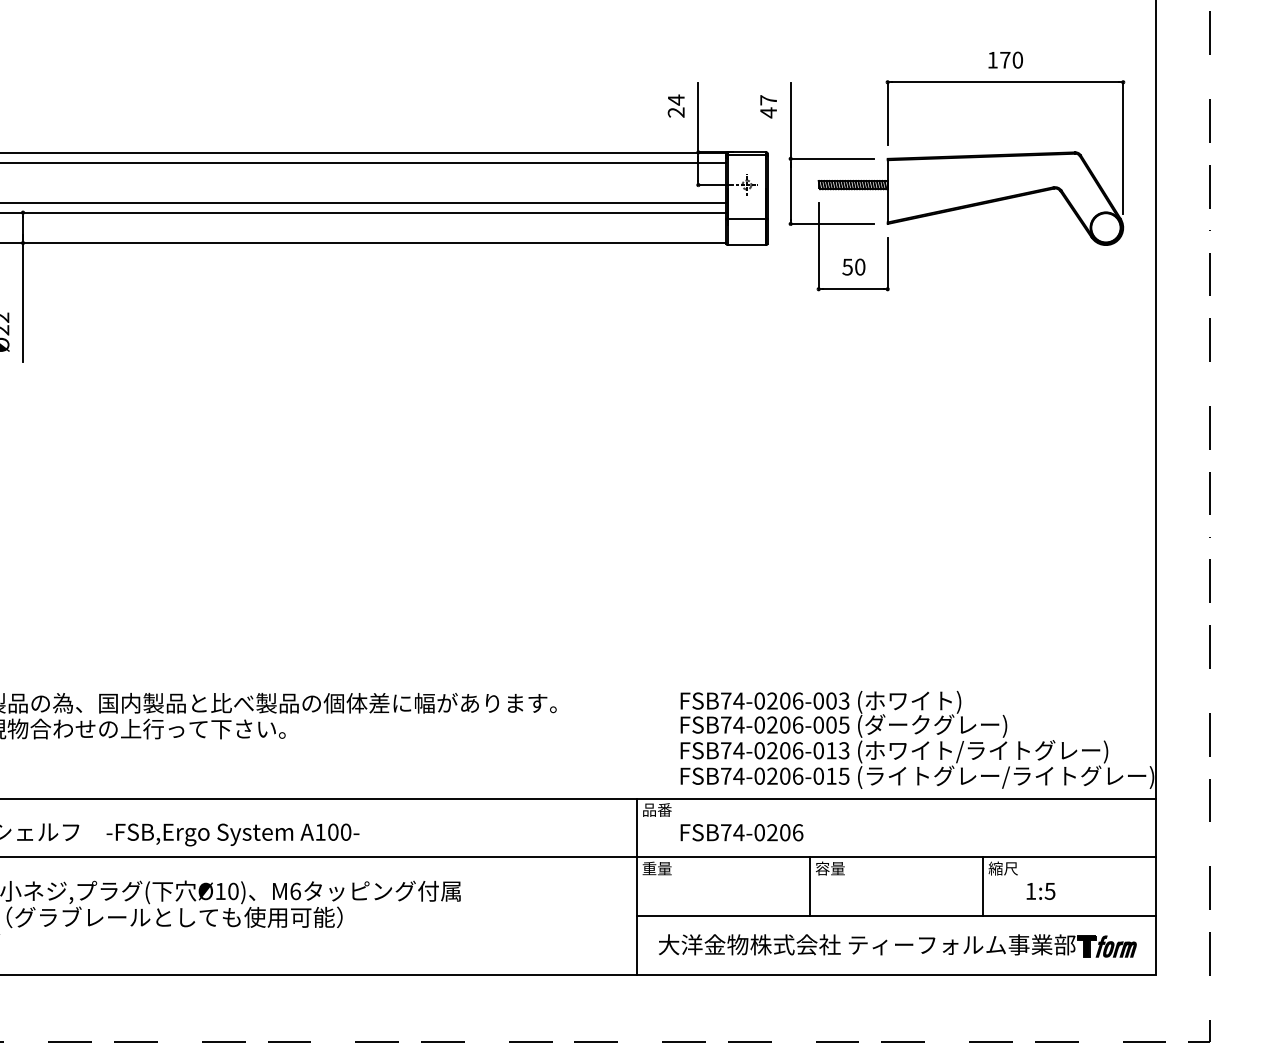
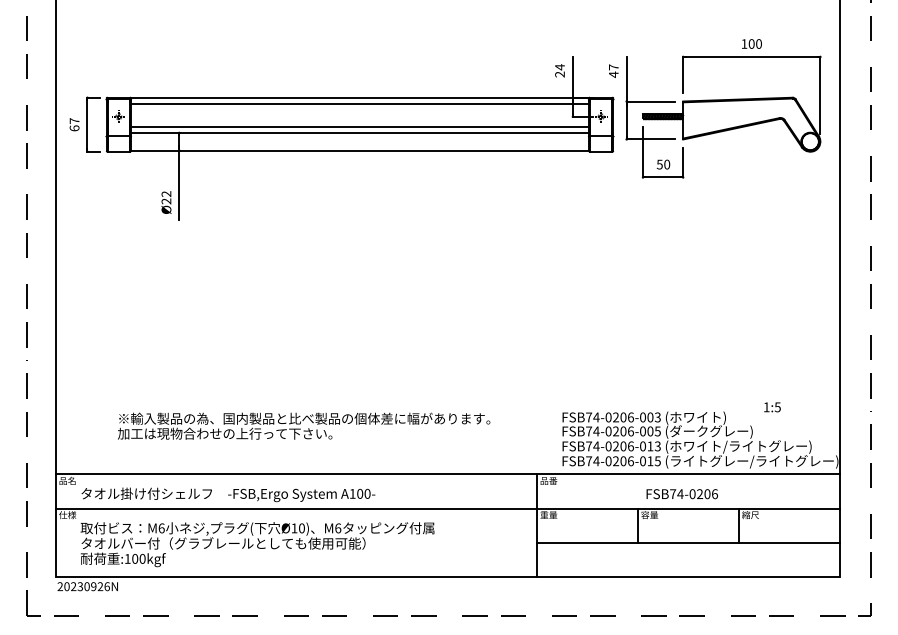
text: (1004, 59) -> (751, 43), 170 -> 100
text: (740, 833) -> (681, 494), moved
text: (1040, 891) -> (772, 407), moved
part: (898, 946) -> (689, 560), removed

